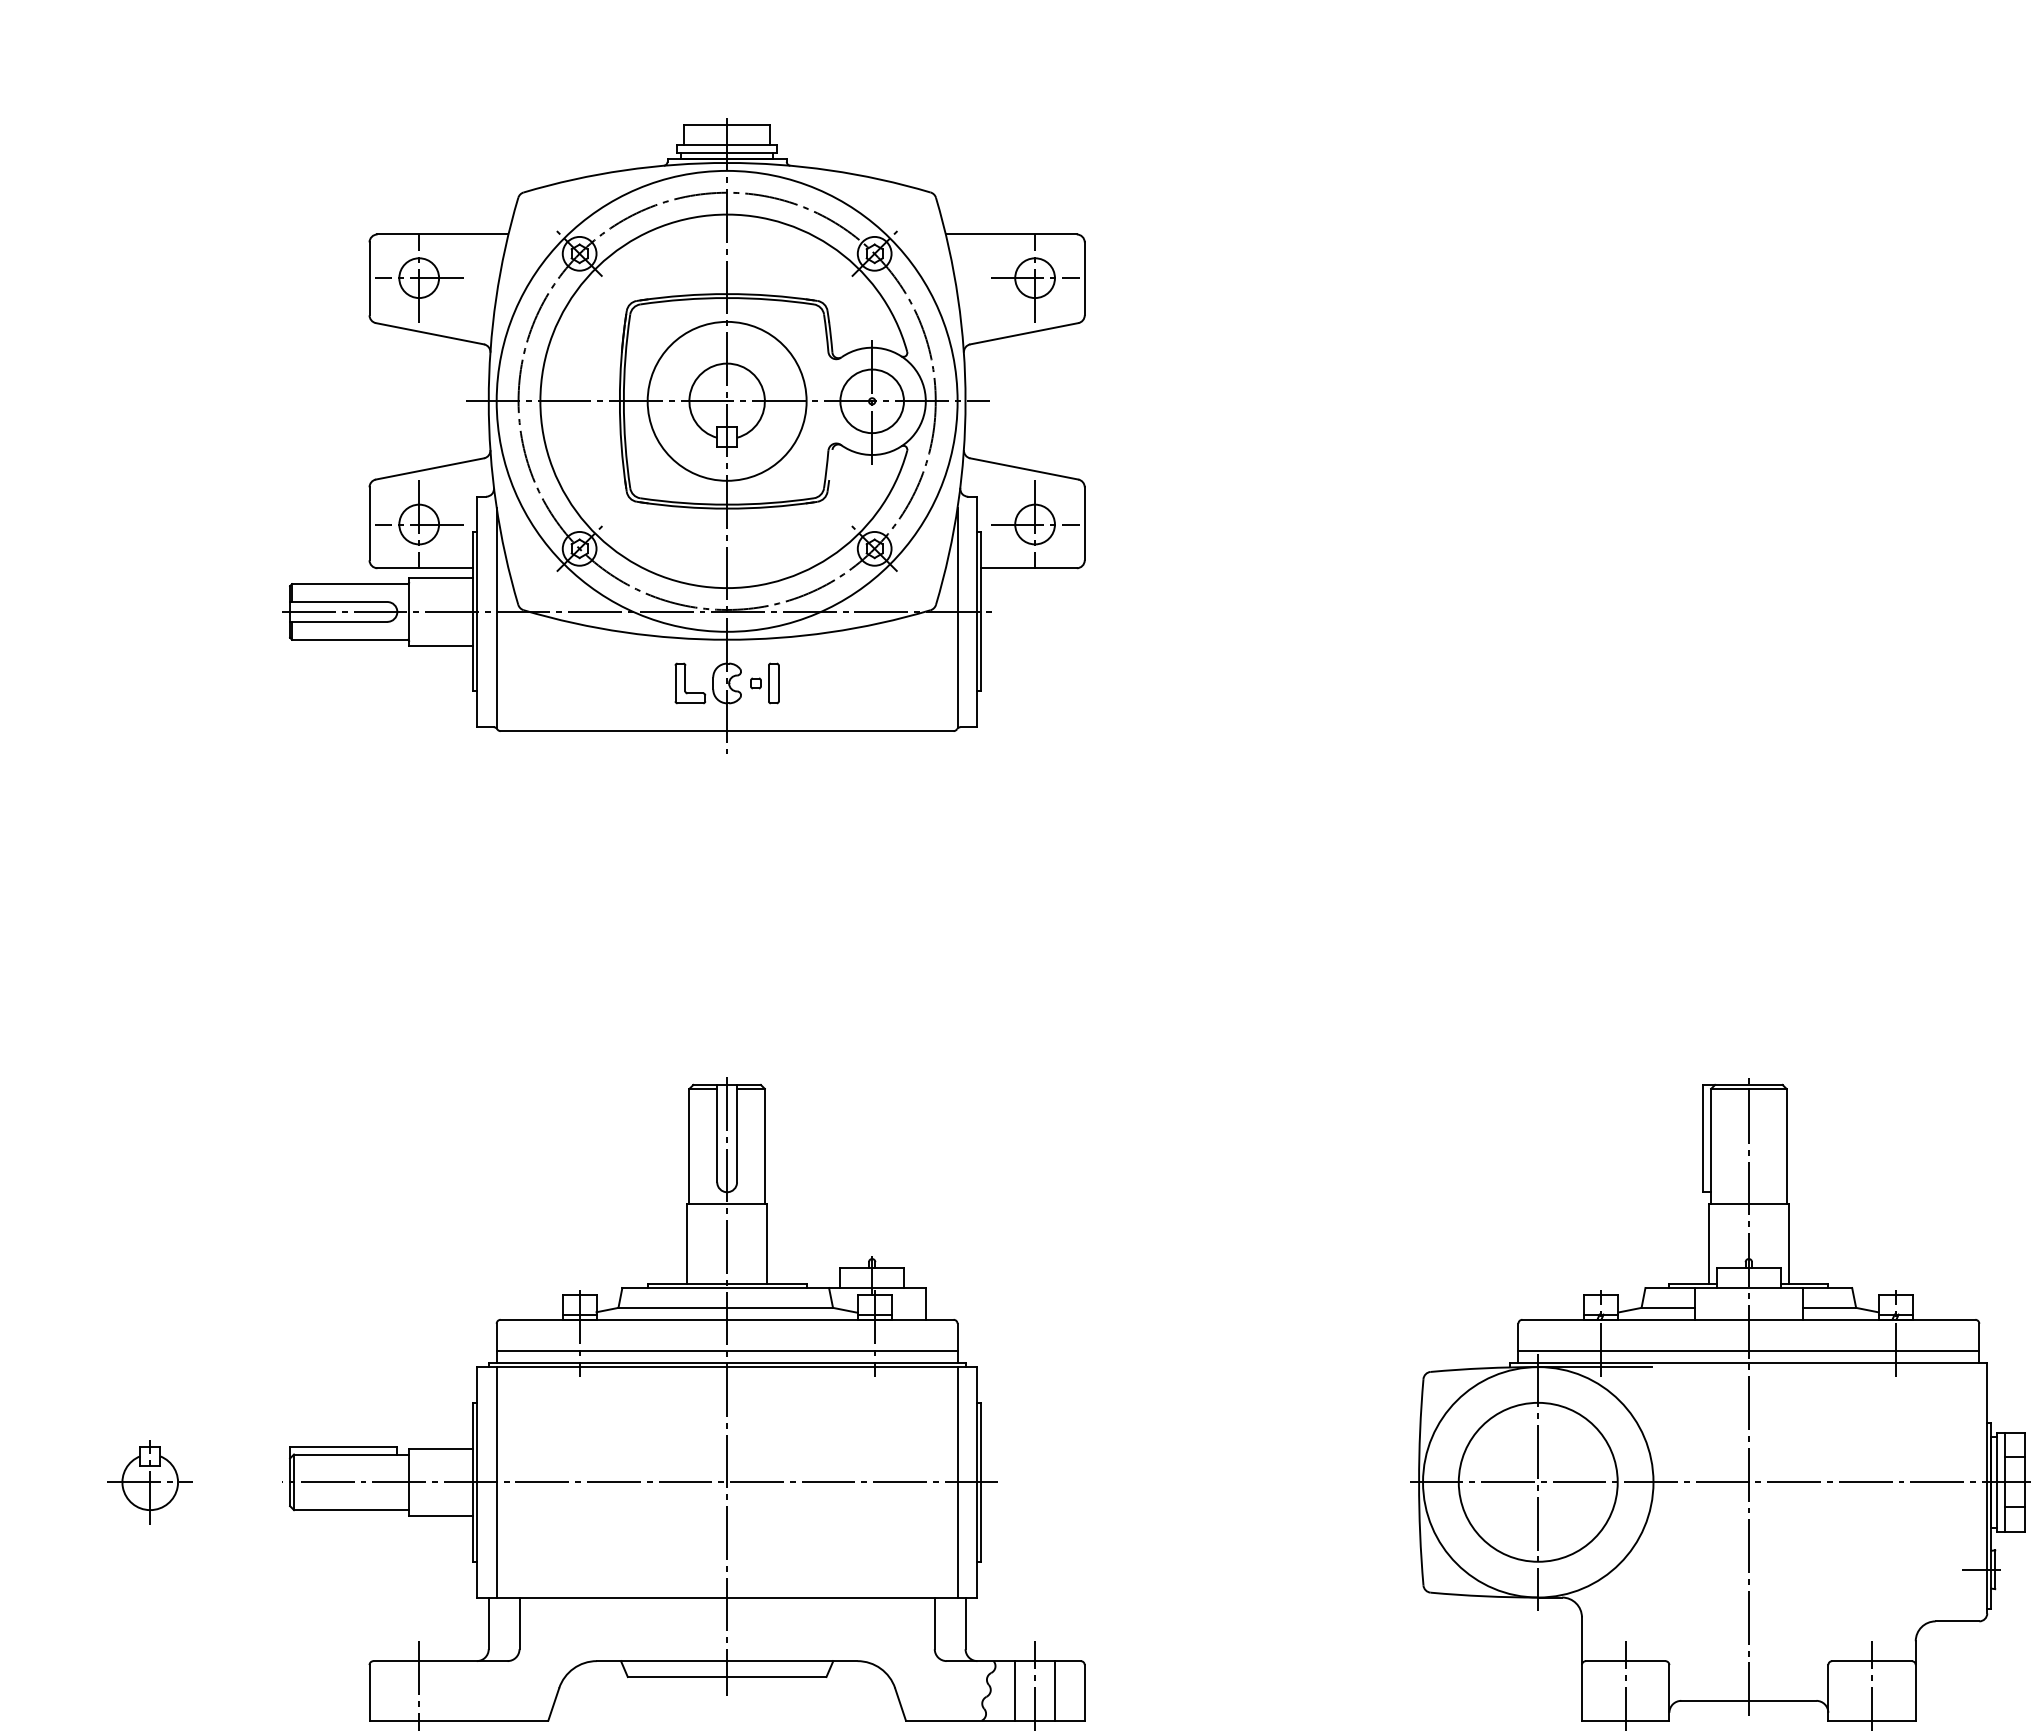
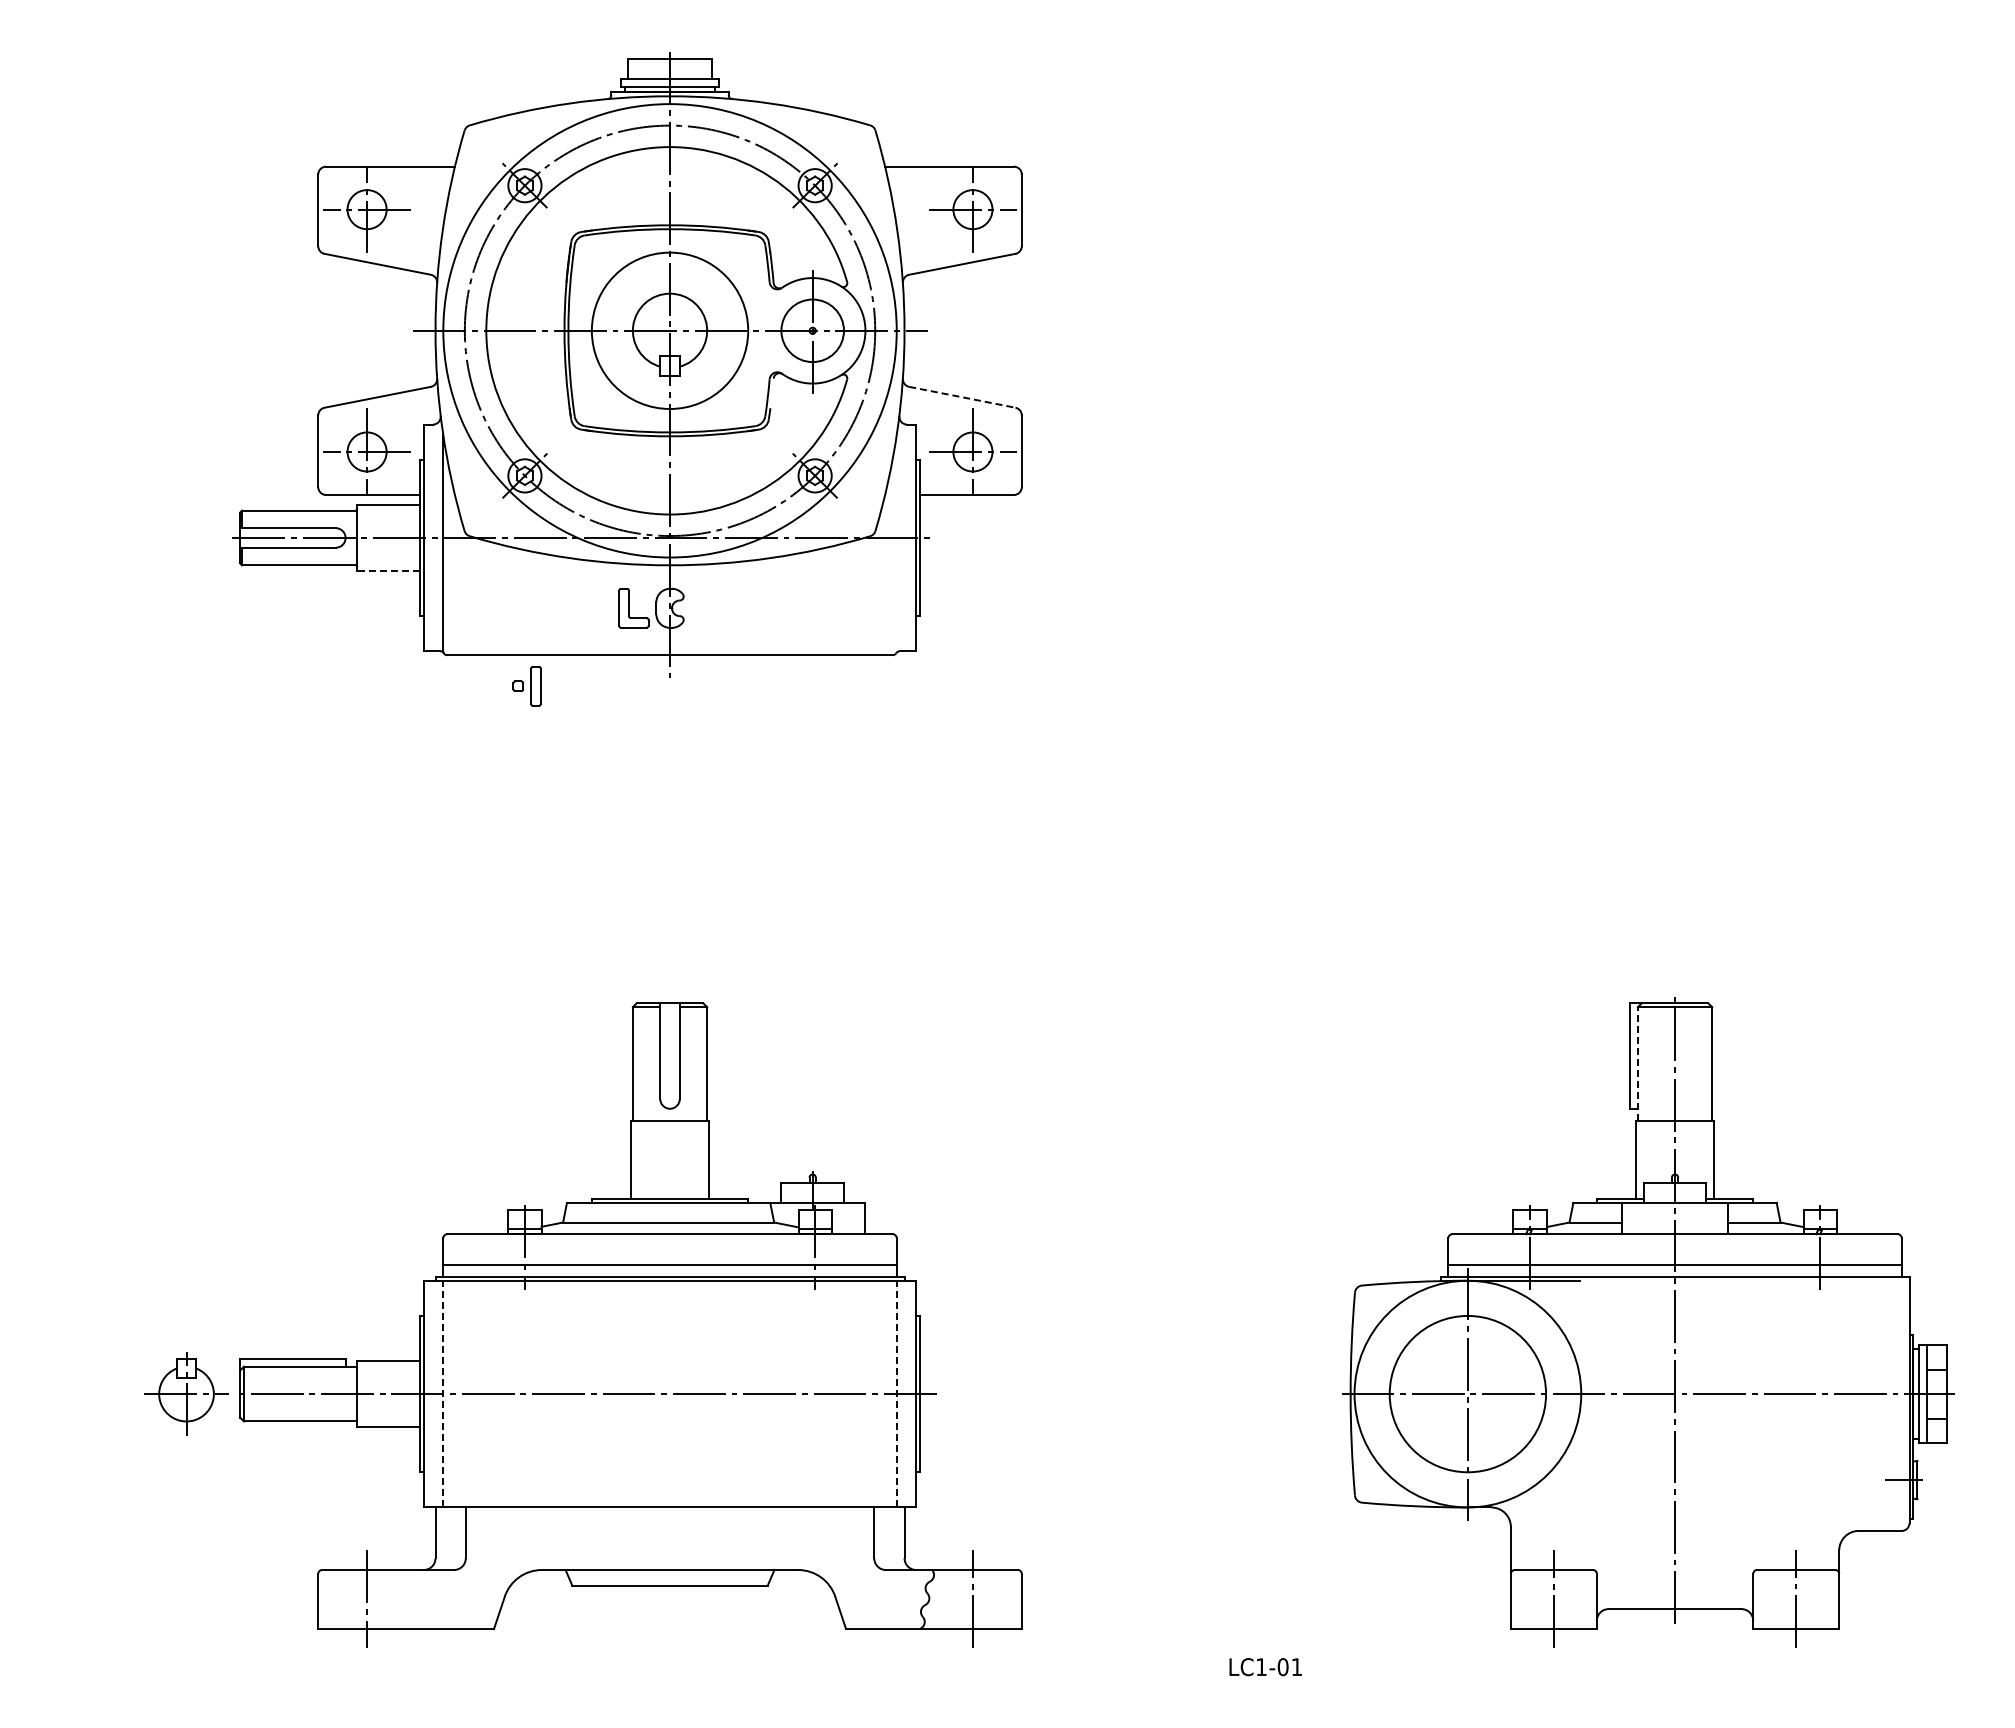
line: (1024, 469) -> (962, 397), solid -> dashed
line: (957, 617) -> (896, 543), removed
line: (440, 646) -> (388, 571), solid -> dashed
part: (764, 683) -> (526, 686), moved
line: (1710, 1146) -> (1637, 1063), solid -> dashed
line: (727, 1386) -> (670, 1299), removed
part: (150, 1481) -> (186, 1393), moved
line: (496, 1481) -> (443, 1393), solid -> dashed
line: (957, 1481) -> (896, 1393), solid -> dashed
line: (1015, 1691) -> (953, 1599), removed
line: (1054, 1691) -> (992, 1599), removed

